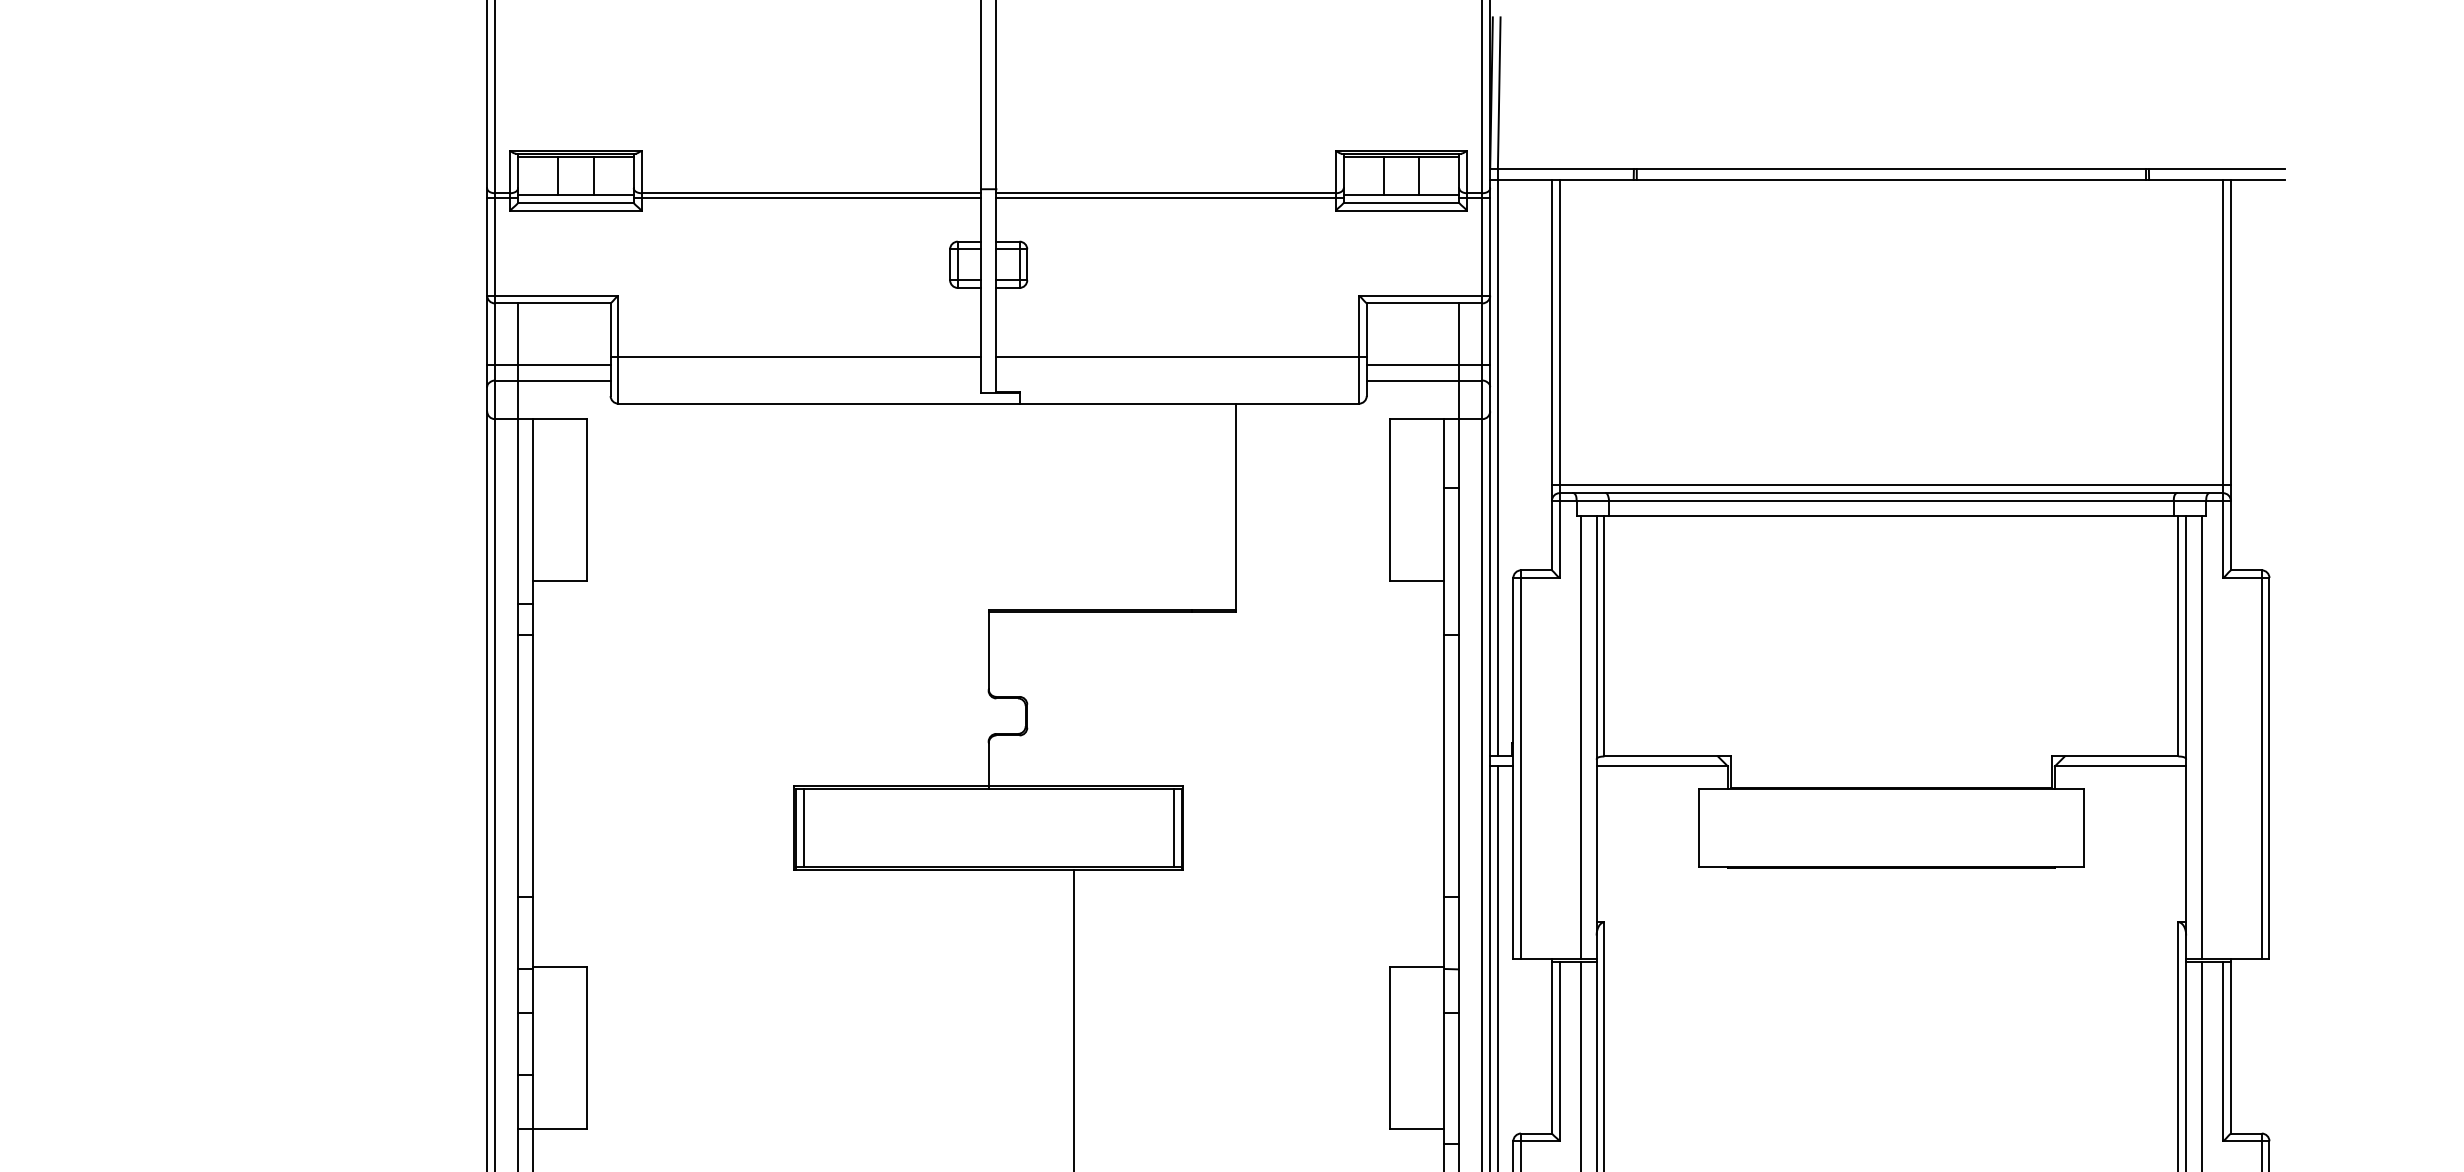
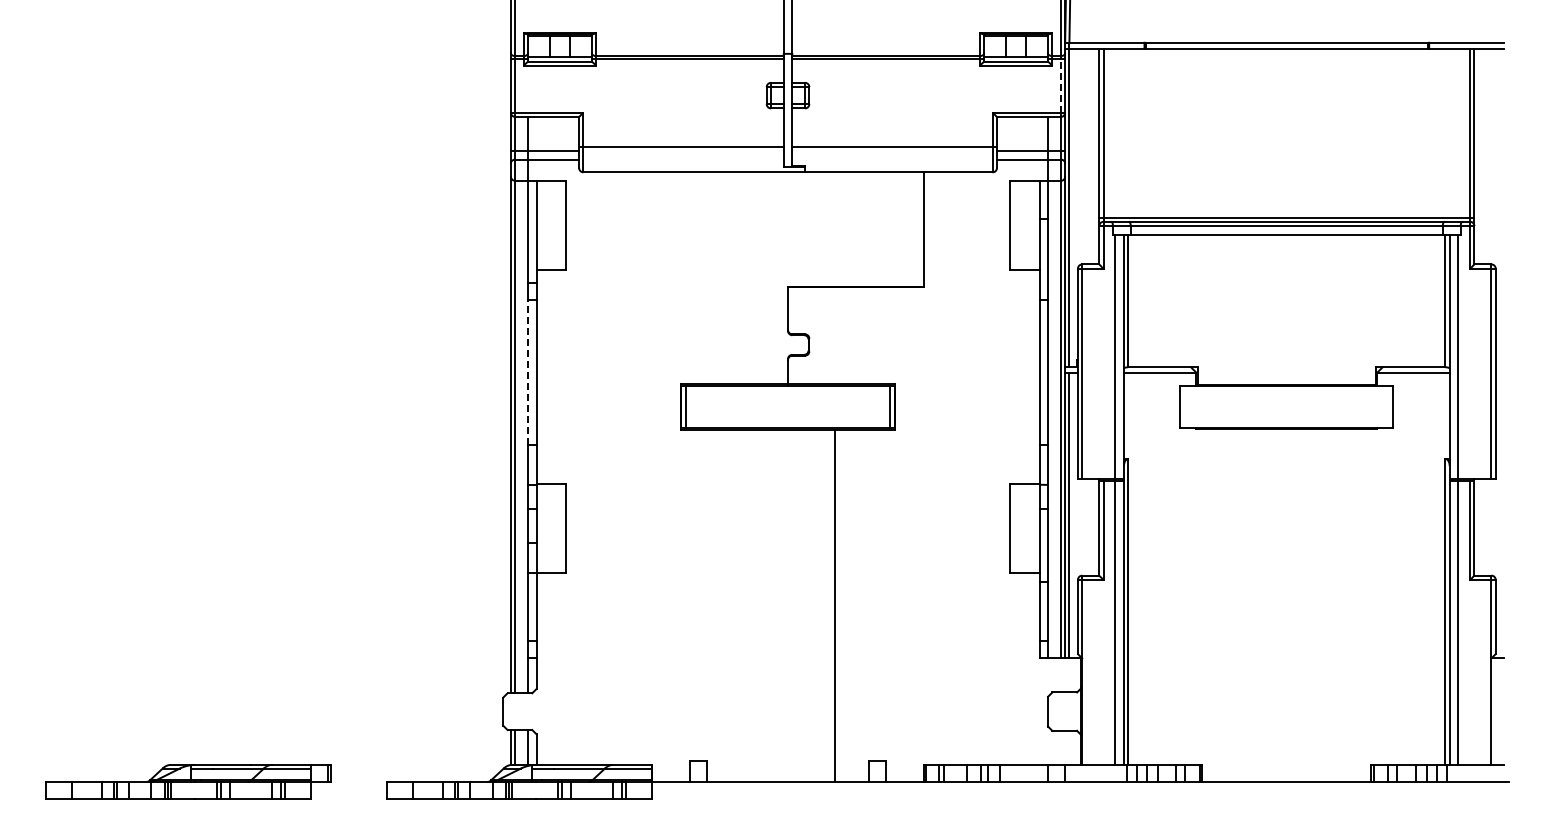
line: (1481, 246) -> (1060, 85), solid -> dashed
line: (517, 765) -> (527, 372), solid -> dashed

